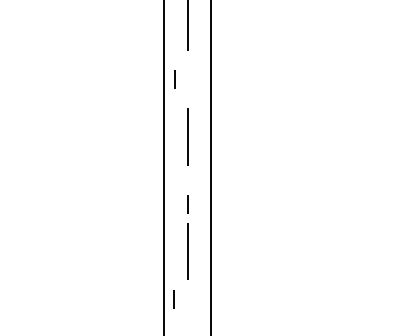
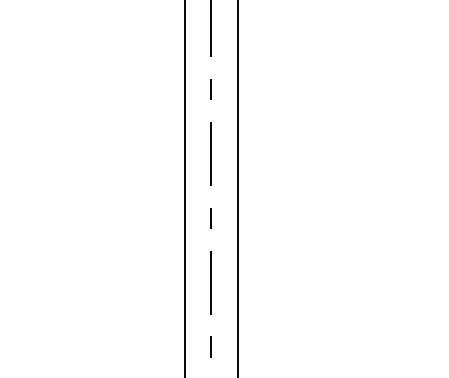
line: (174, 79) -> (210, 89), moved
line: (187, 204) -> (210, 218), moved
line: (173, 299) -> (210, 346), moved

